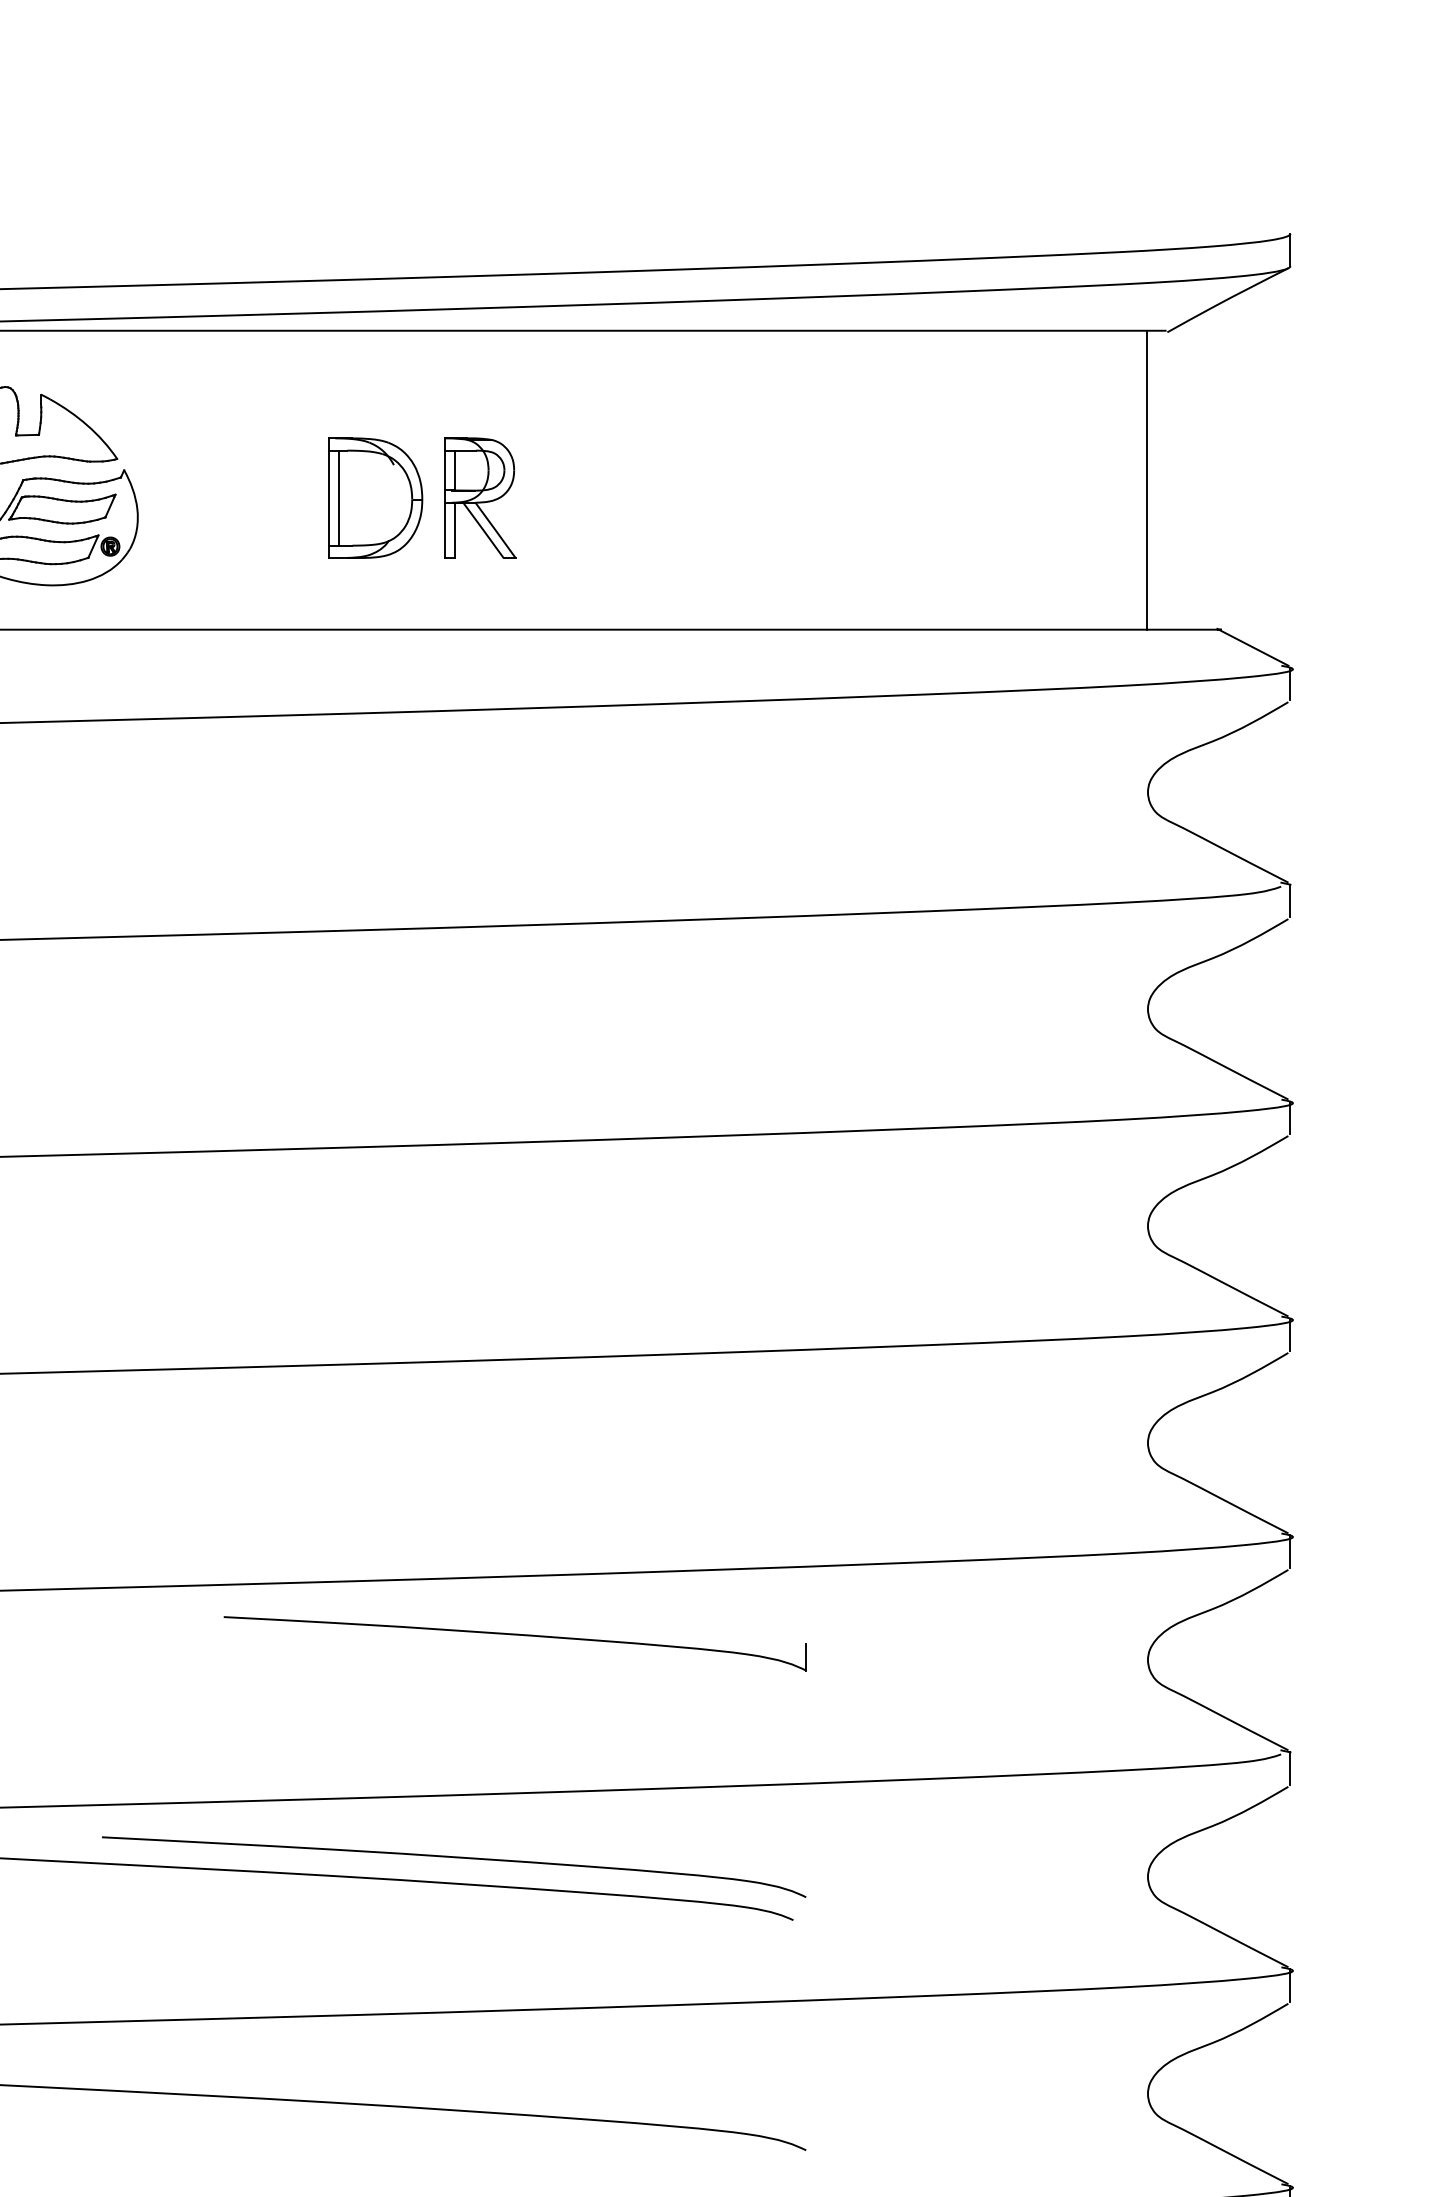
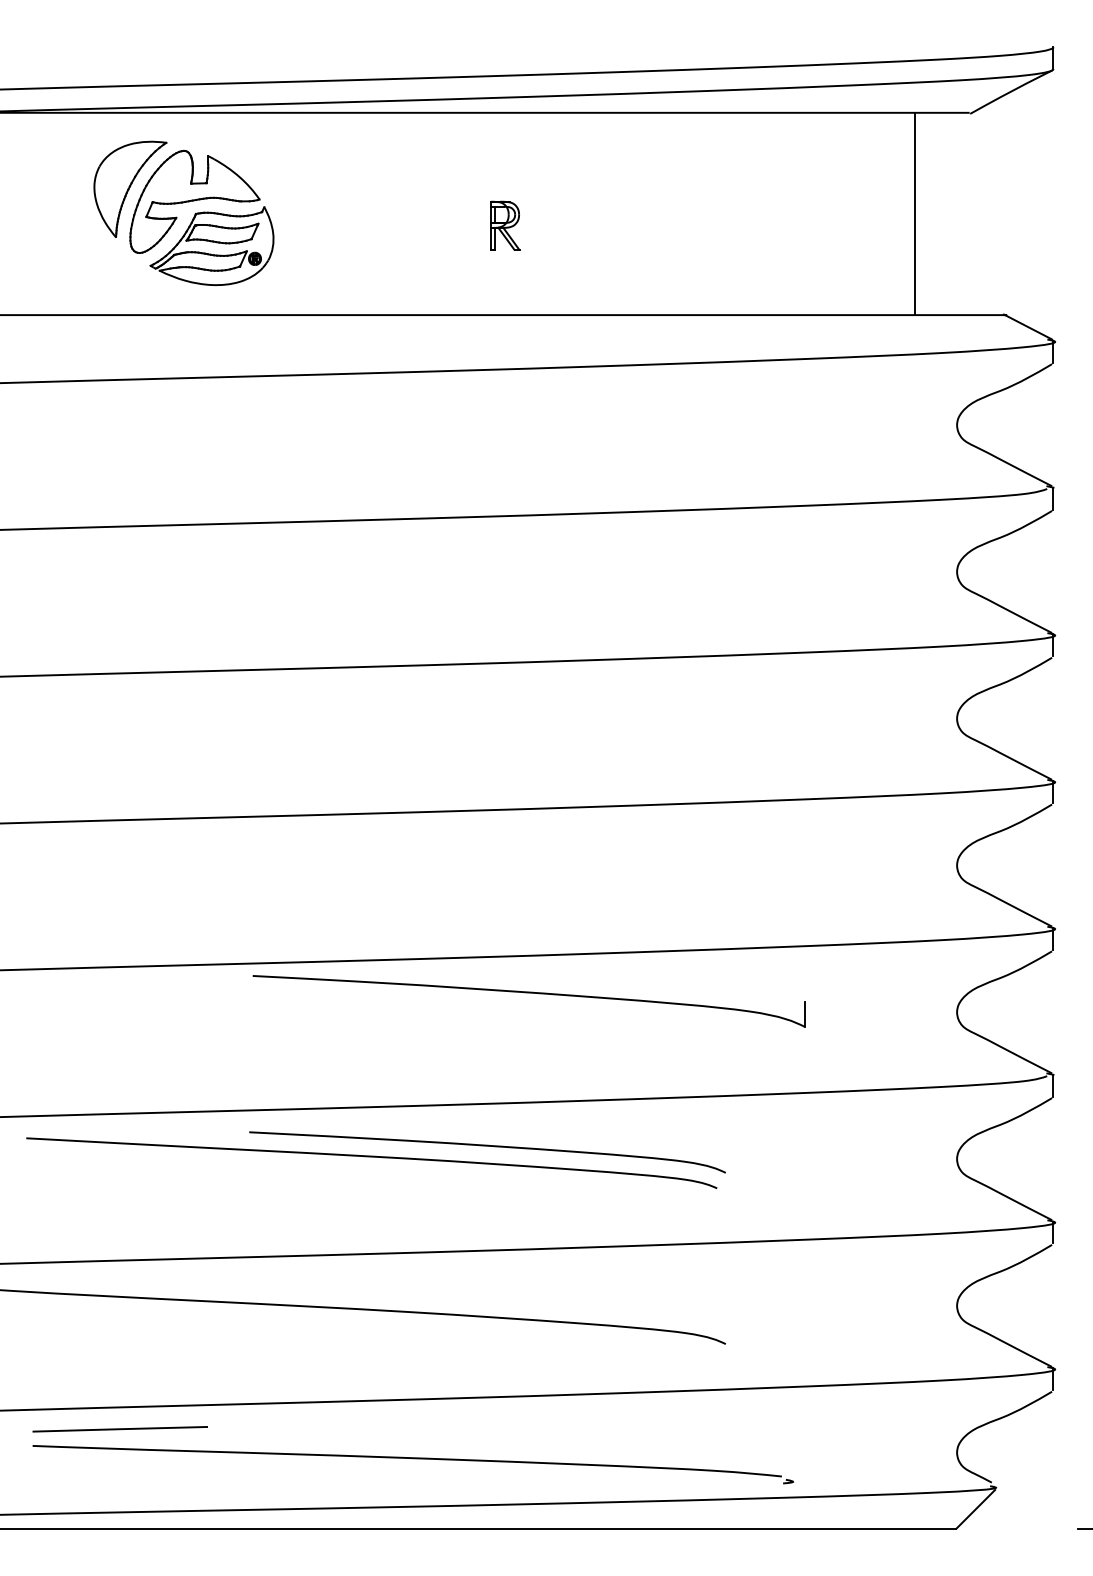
line: (1147, 479) -> (915, 213), moved
part: (375, 497) -> (434, 225), removed
part: (480, 497) -> (505, 225), size x0.6
part: (514, 1644) -> (528, 1001), size x1.4

